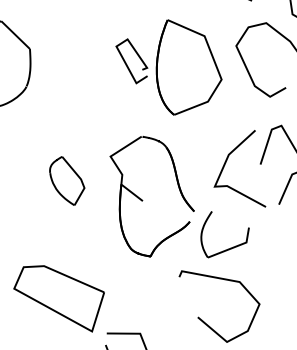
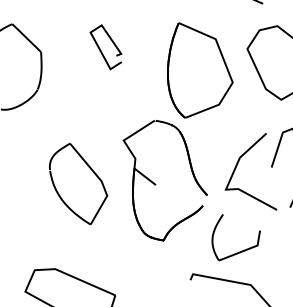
curve: (127, 64) -> (101, 50), moved
part: (66, 180) -> (77, 183), size x1.67
part: (143, 200) -> (156, 184), moved

